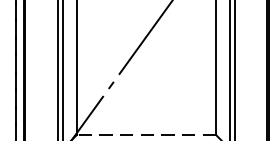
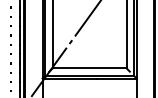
line: (146, 134) -> (89, 68), dashed -> solid

